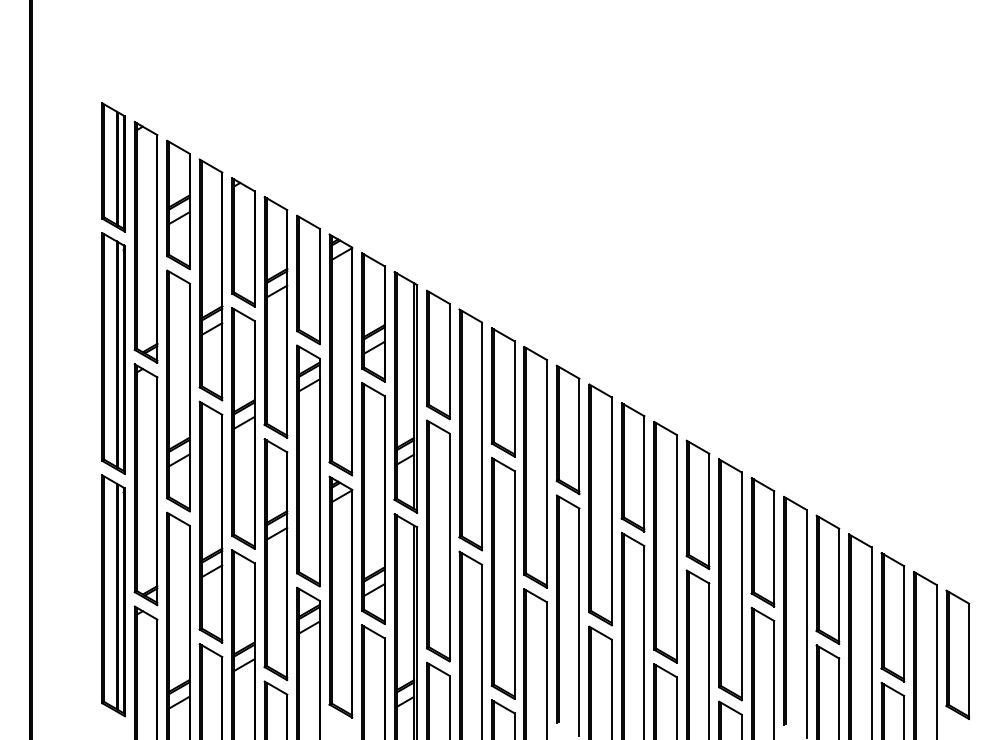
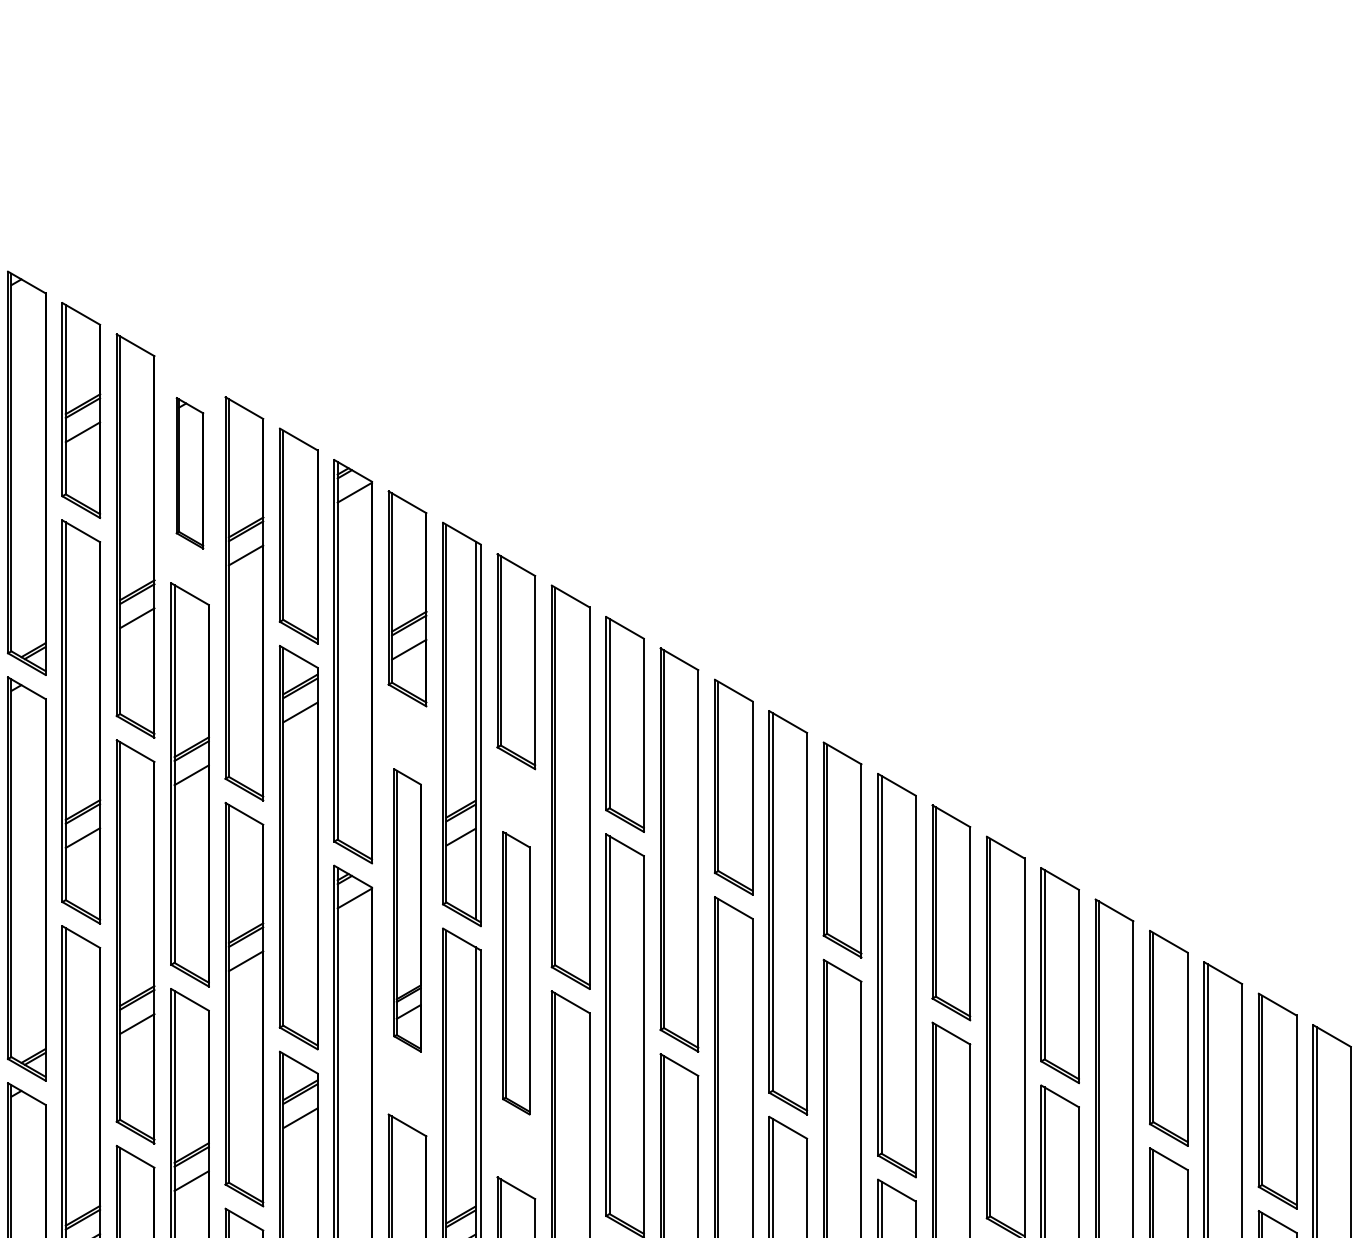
part: (243, 242) -> (189, 473), size x0.7
part: (373, 503) -> (407, 910), size x0.7
part: (438, 540) -> (516, 972), size x0.7

